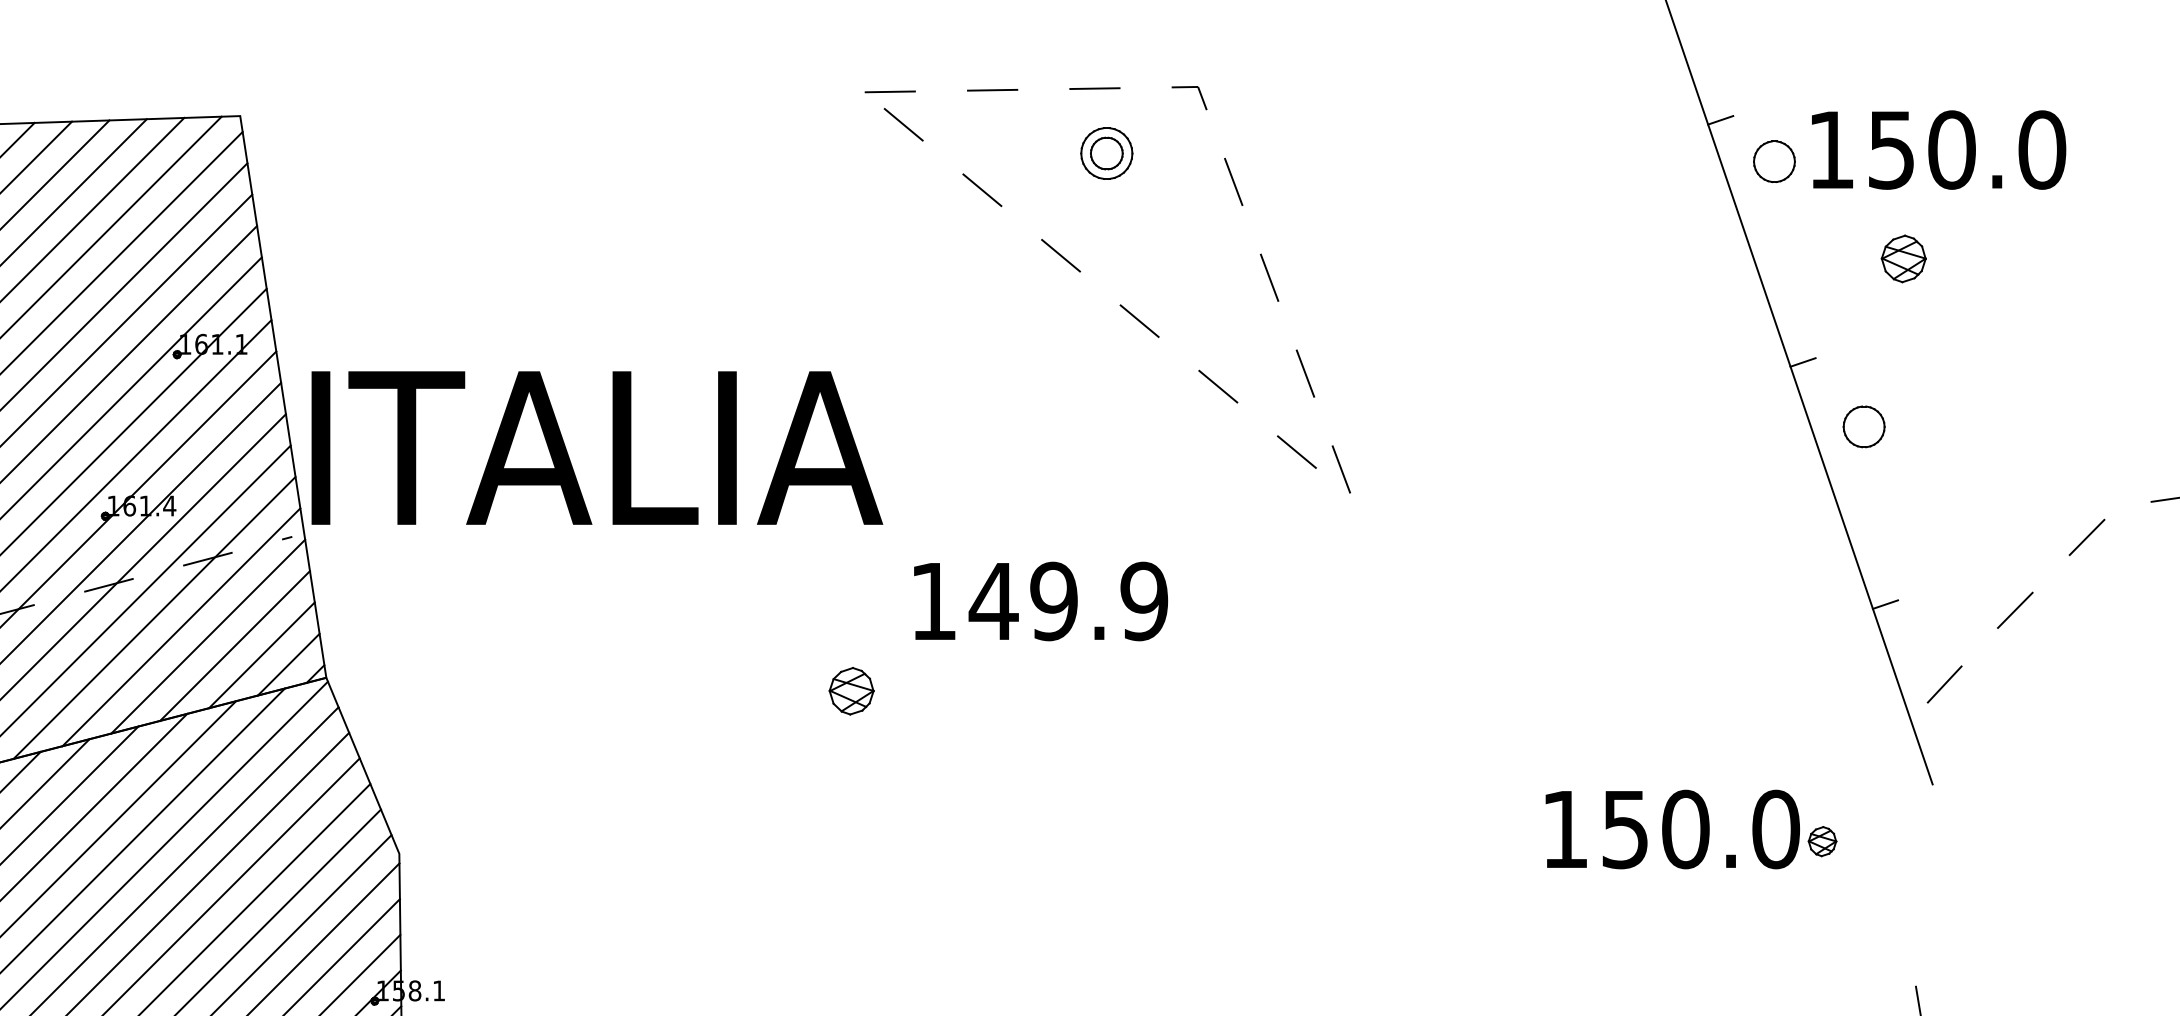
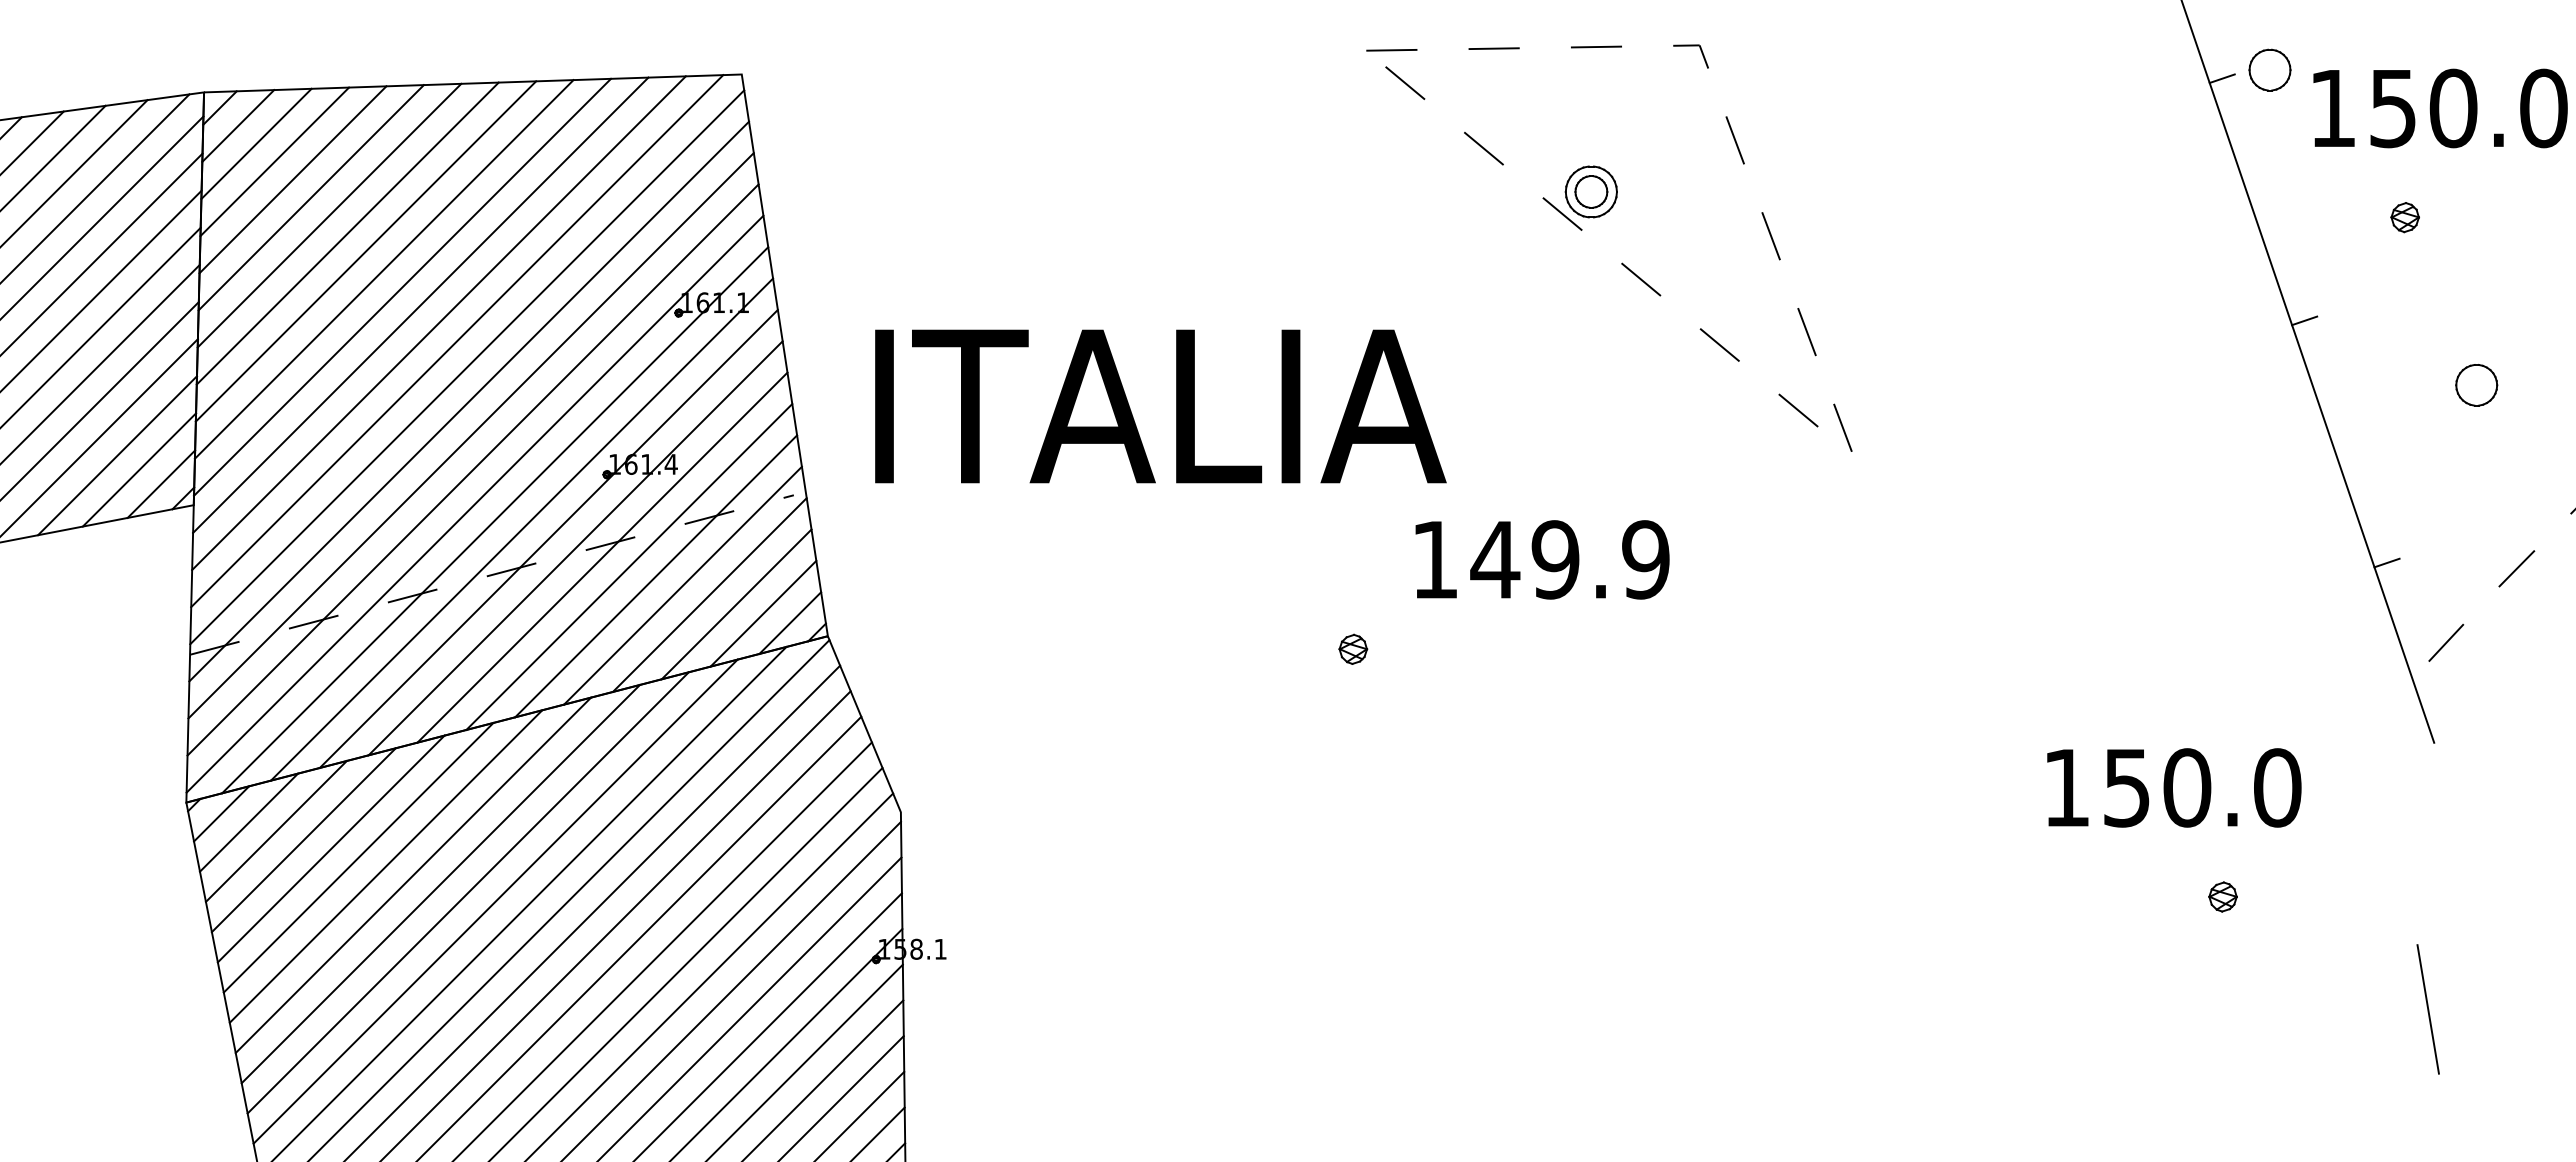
part: (1105, 153) -> (1590, 191), moved
part: (1773, 161) -> (2269, 69), moved
part: (1902, 259) -> (2404, 217), size x0.62
part: (1863, 427) -> (2476, 385), moved
text: (596, 448) -> (1160, 406), moved
part: (851, 690) -> (1353, 648), size x0.62
part: (1821, 841) -> (2222, 896), moved

